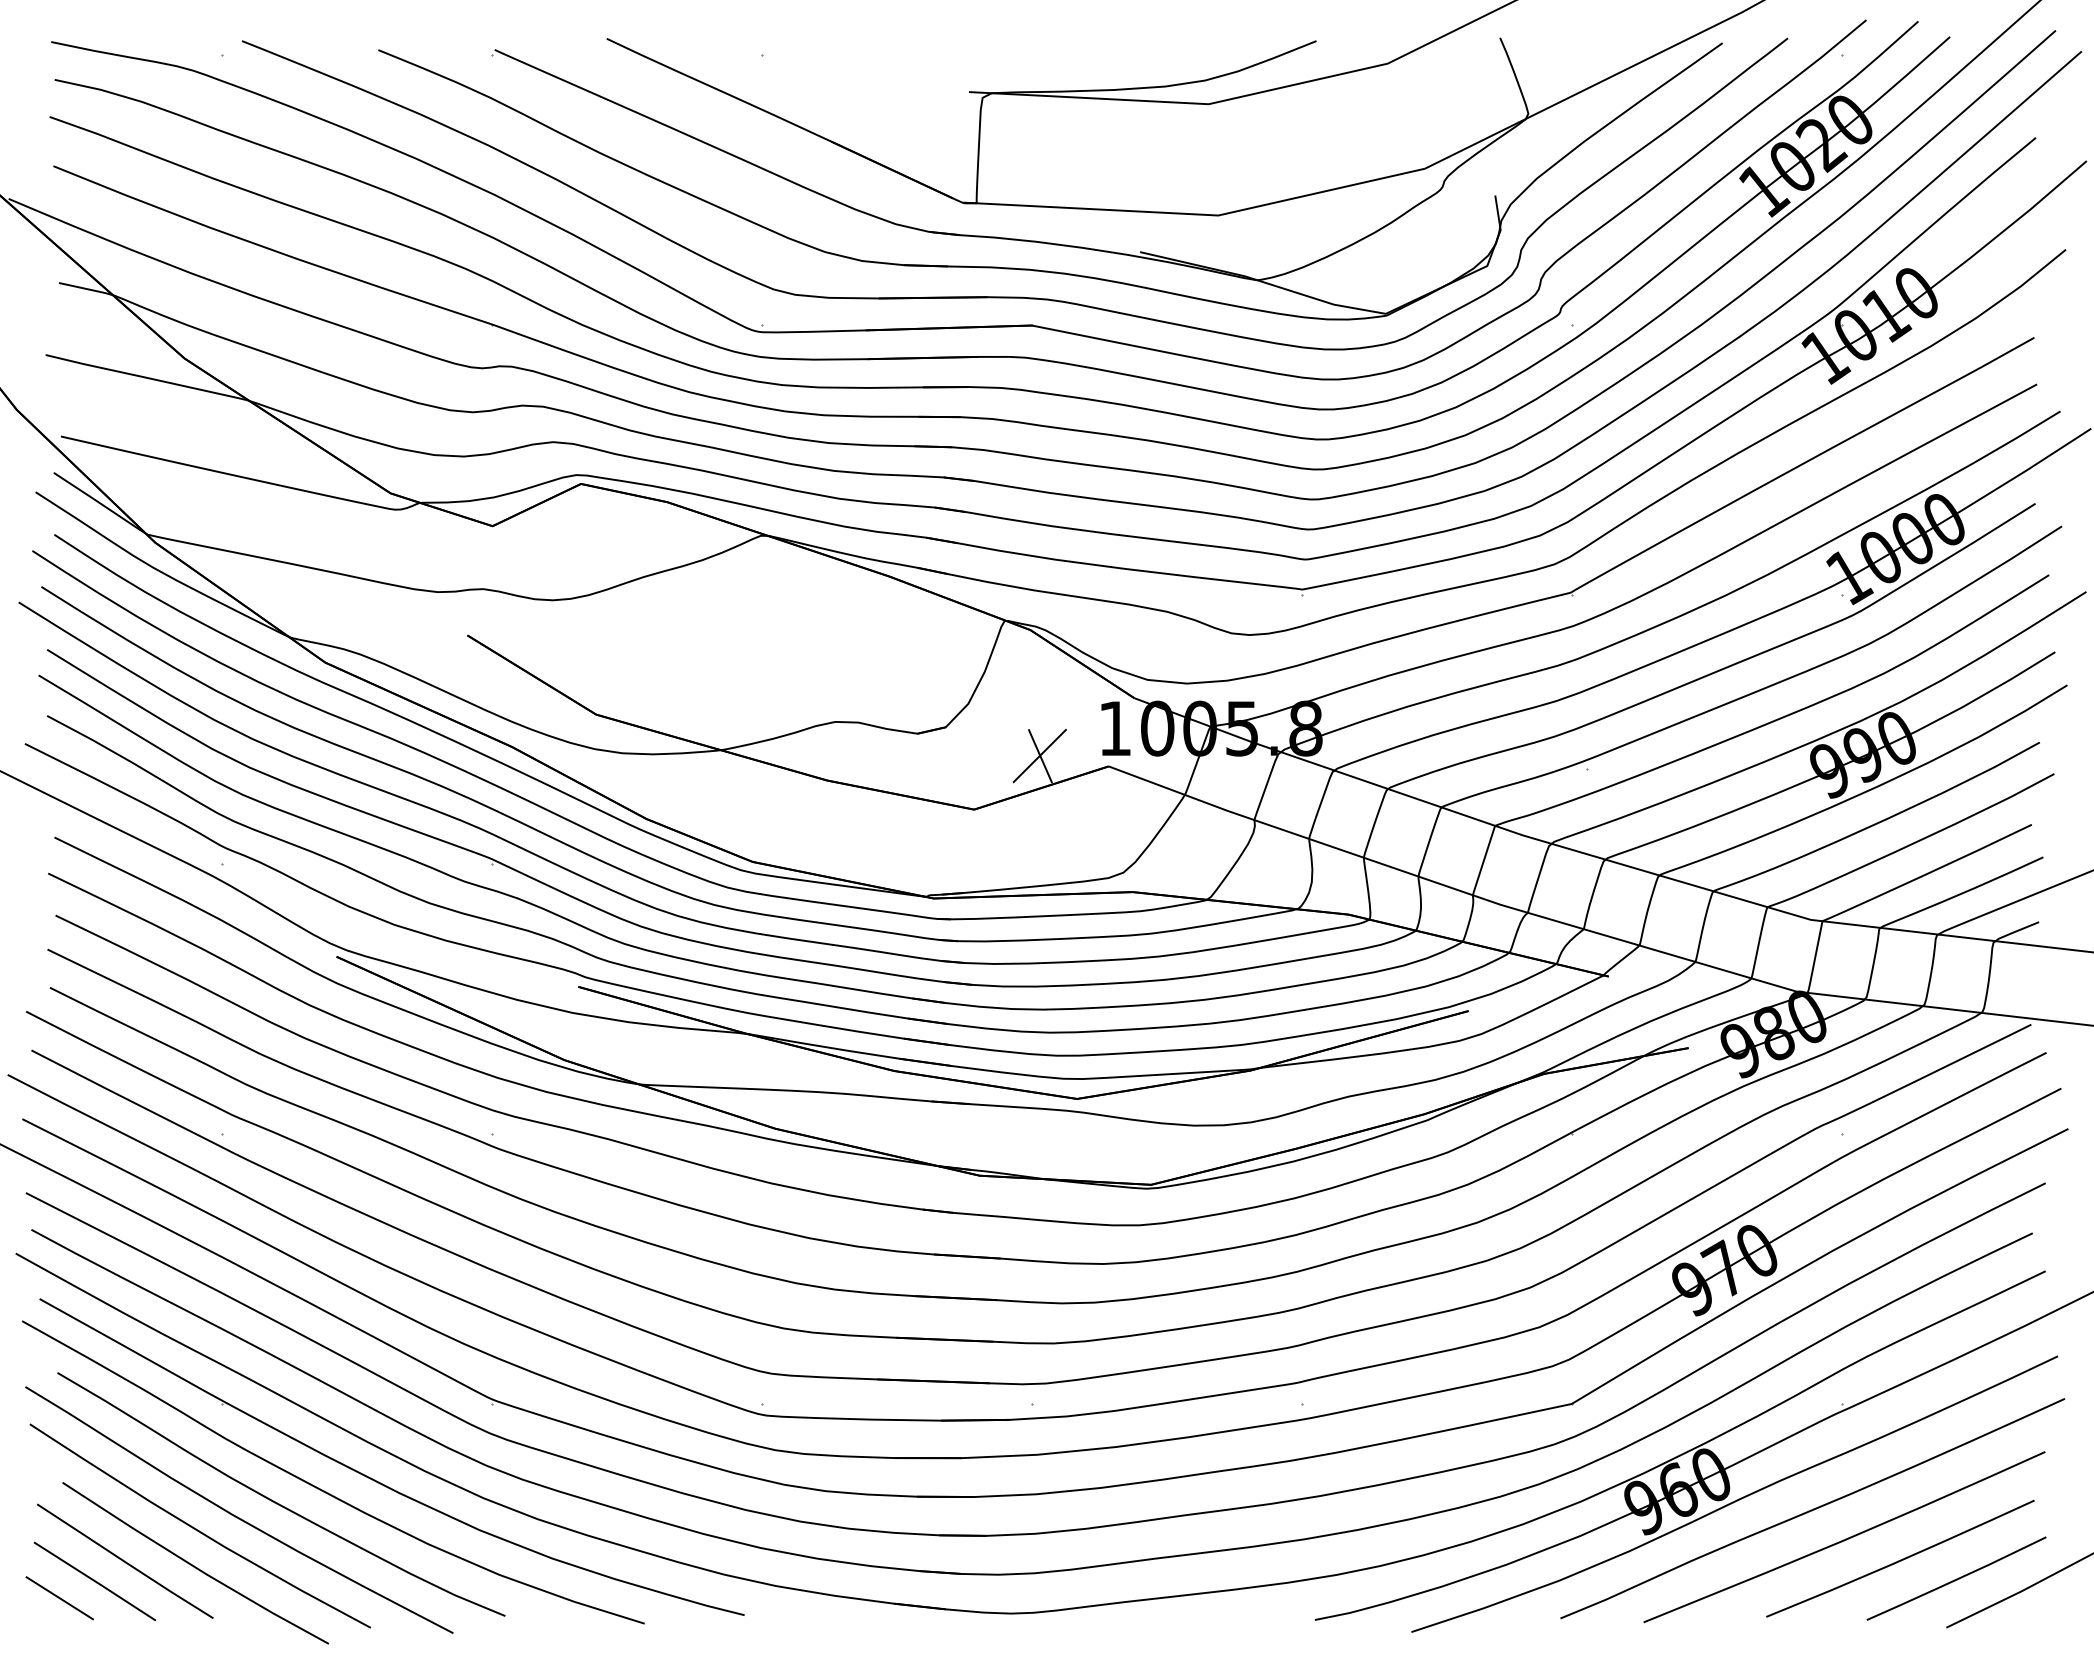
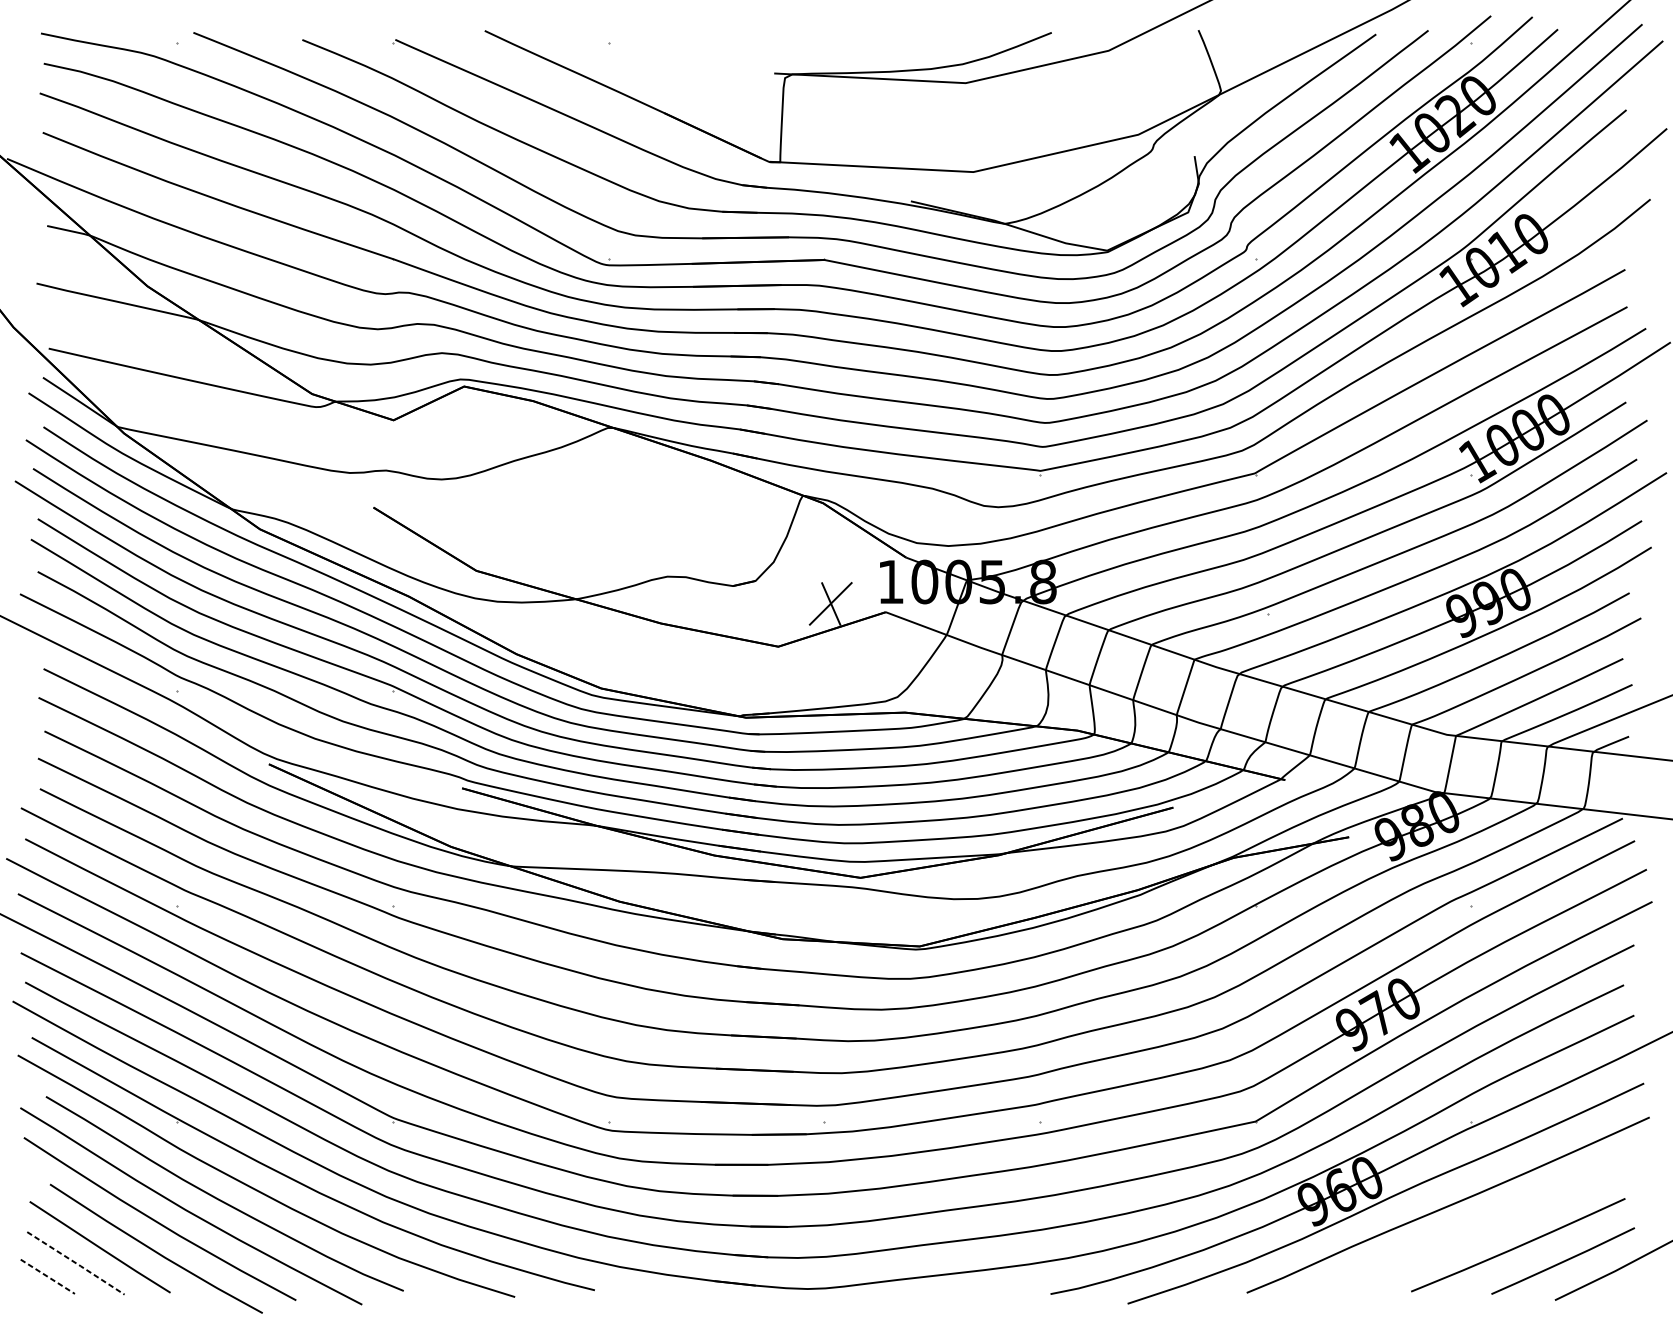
curve: (1845, 1538) -> (1474, 1229), removed
line: (96, 1581) -> (77, 1263), solid -> dashed
line: (60, 1598) -> (48, 1276), solid -> dashed

